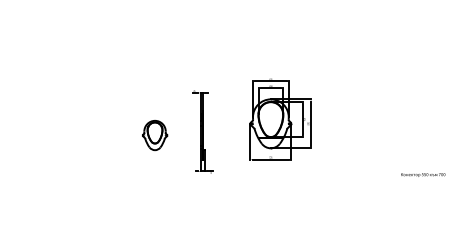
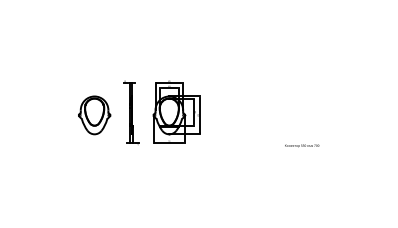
part: (280, 118) -> (176, 111), moved
part: (154, 135) -> (94, 115), size x1.67

